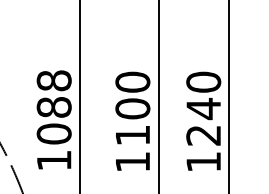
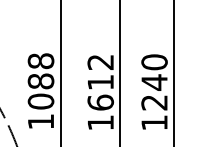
text: (132, 108) -> (100, 82), 1100 -> 1612

